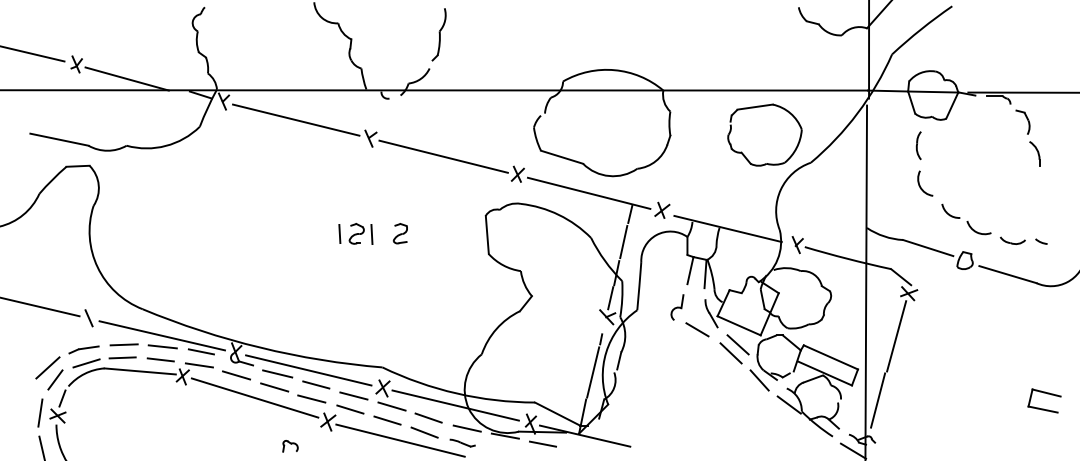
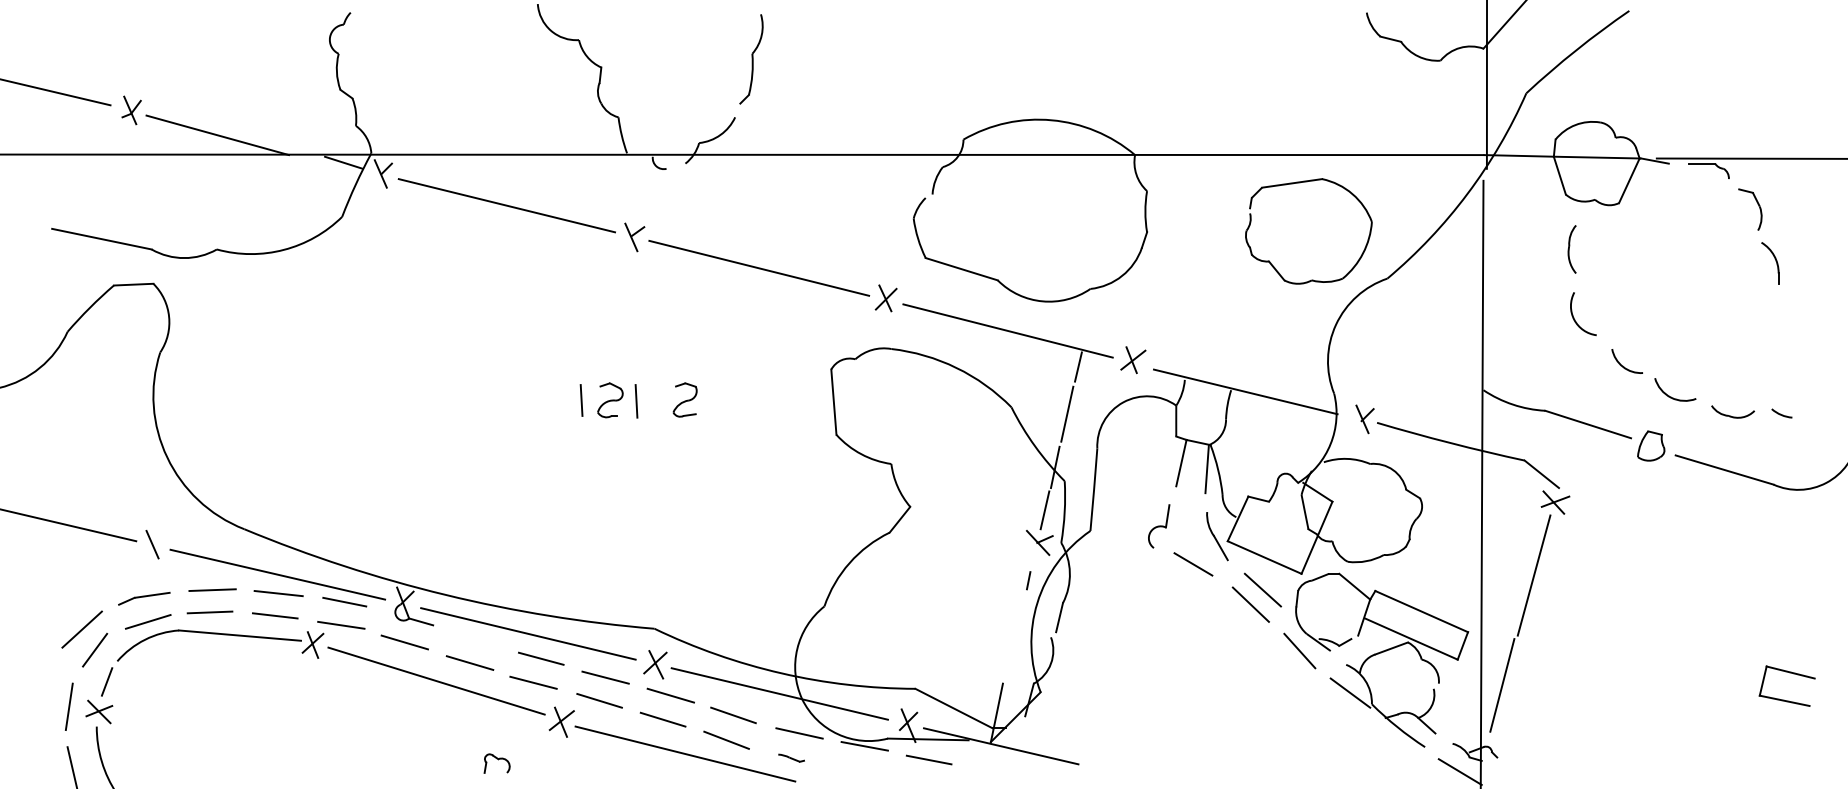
line: (593, 372) -> (1015, 637), removed
line: (277, 373) -> (474, 639), removed
part: (462, 442) -> (791, 757), size x0.6

